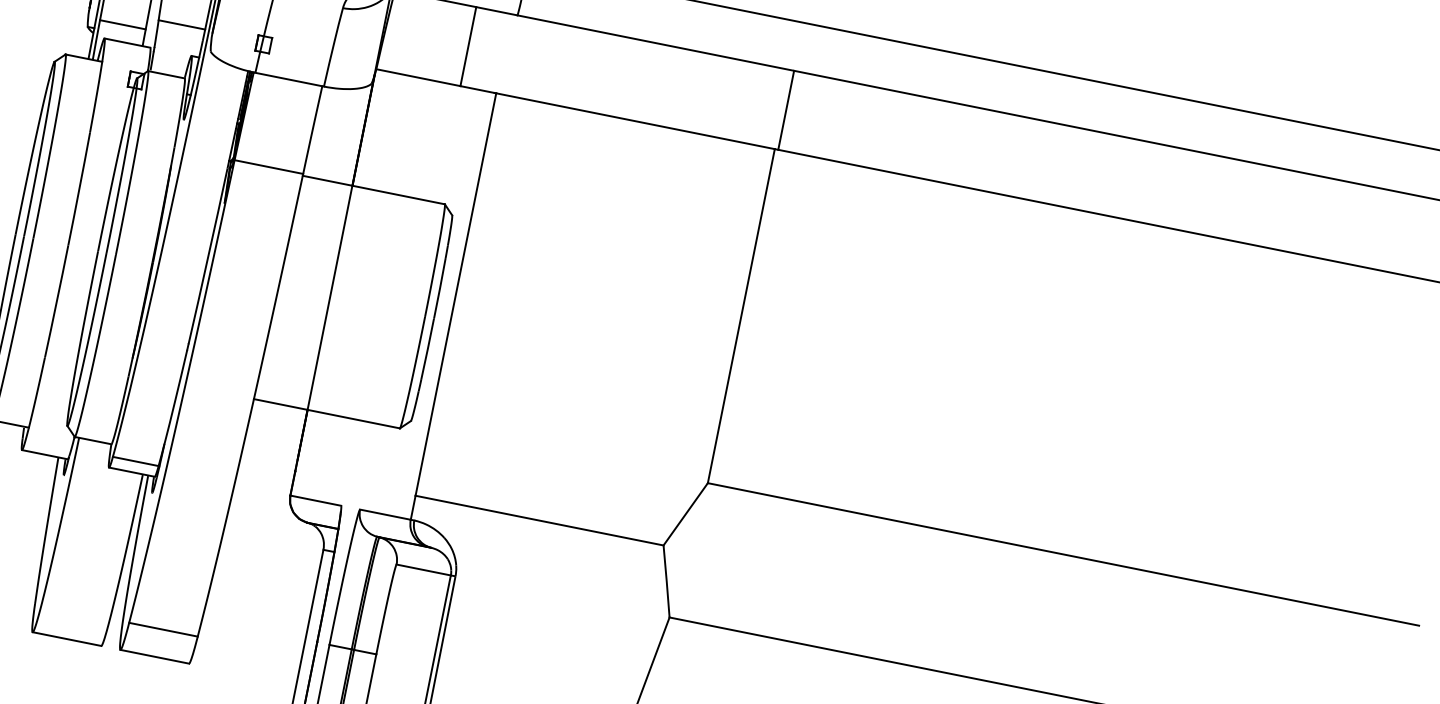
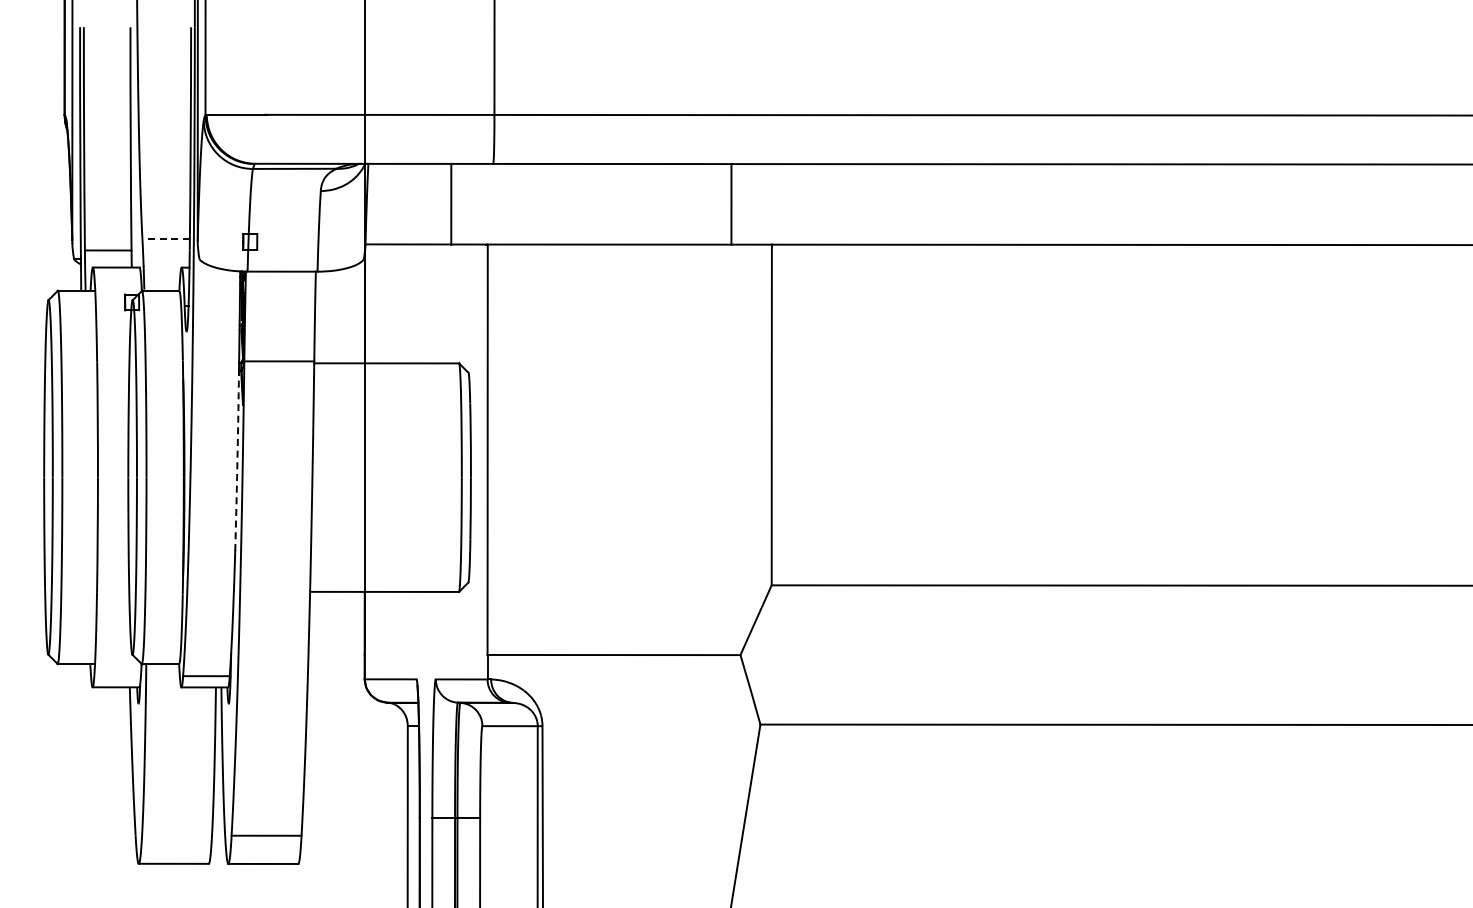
line: (182, 25) -> (166, 239), solid -> dashed
line: (786, 110) -> (731, 204), moved
arc: (208, 256) -> (237, 460), solid -> dashed

